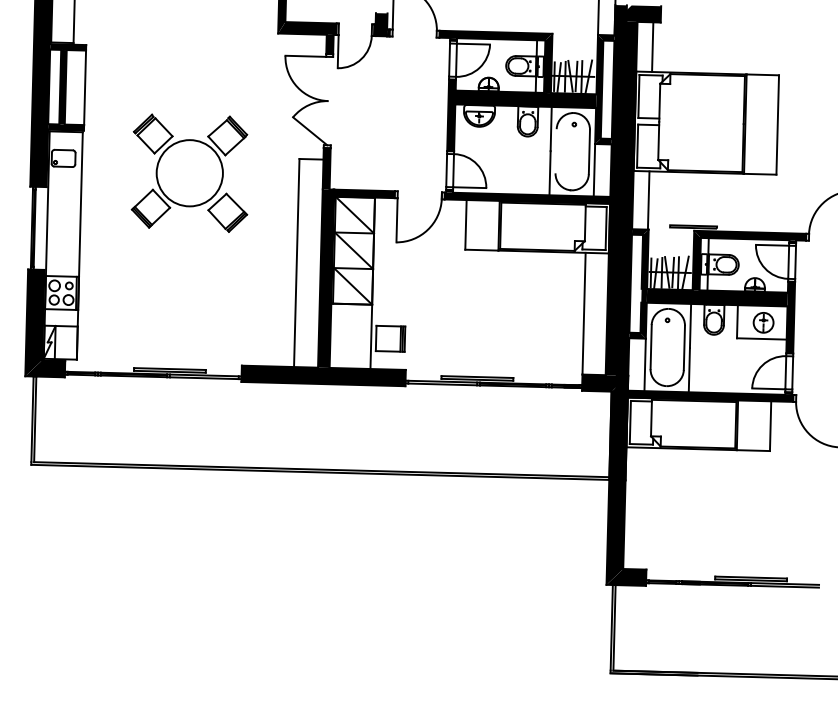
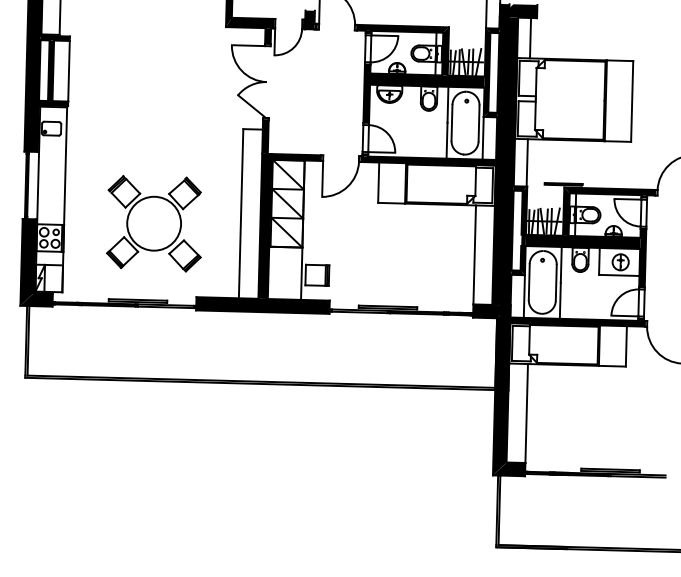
line: (555, 150) -> (451, 122), added
part: (189, 172) -> (153, 223), moved
line: (647, 508) -> (526, 413), added

